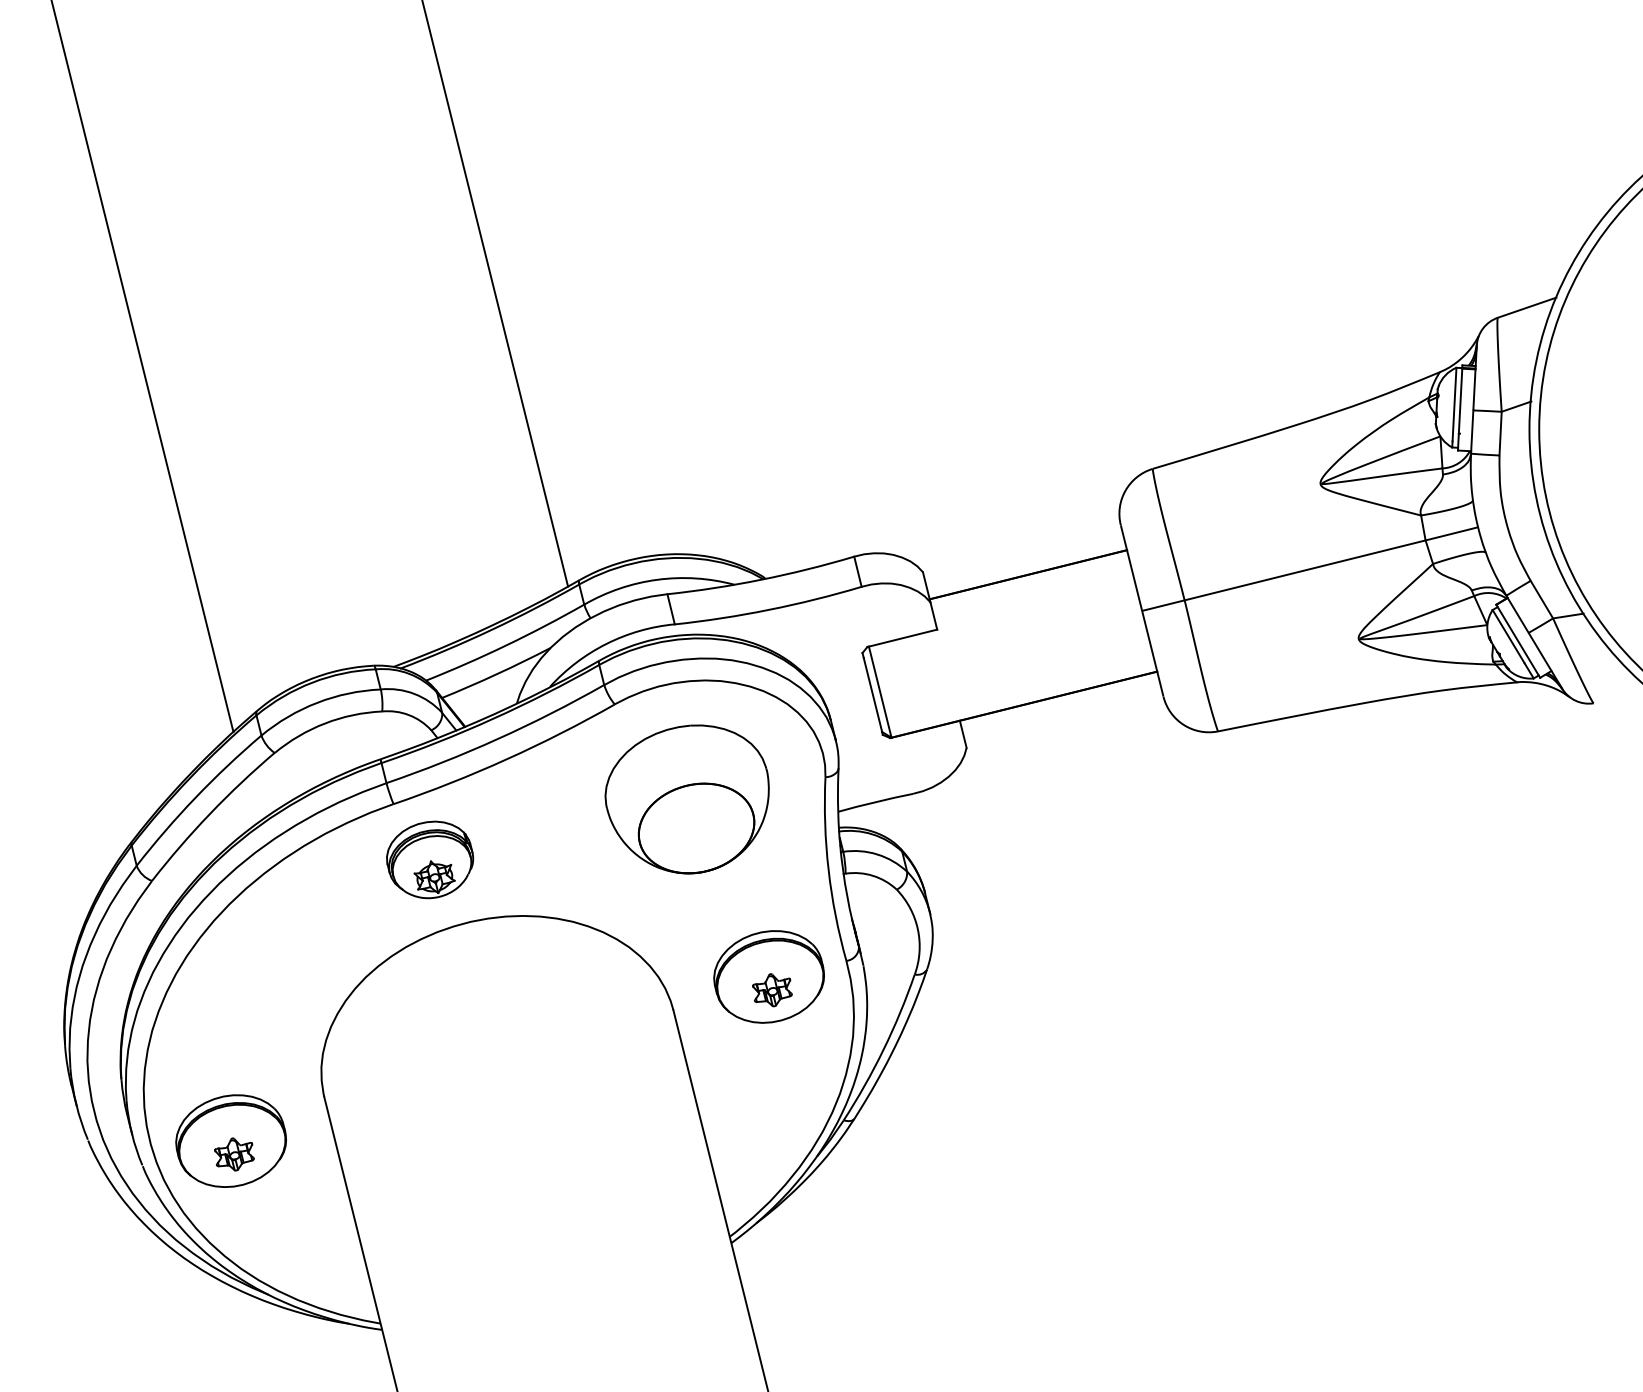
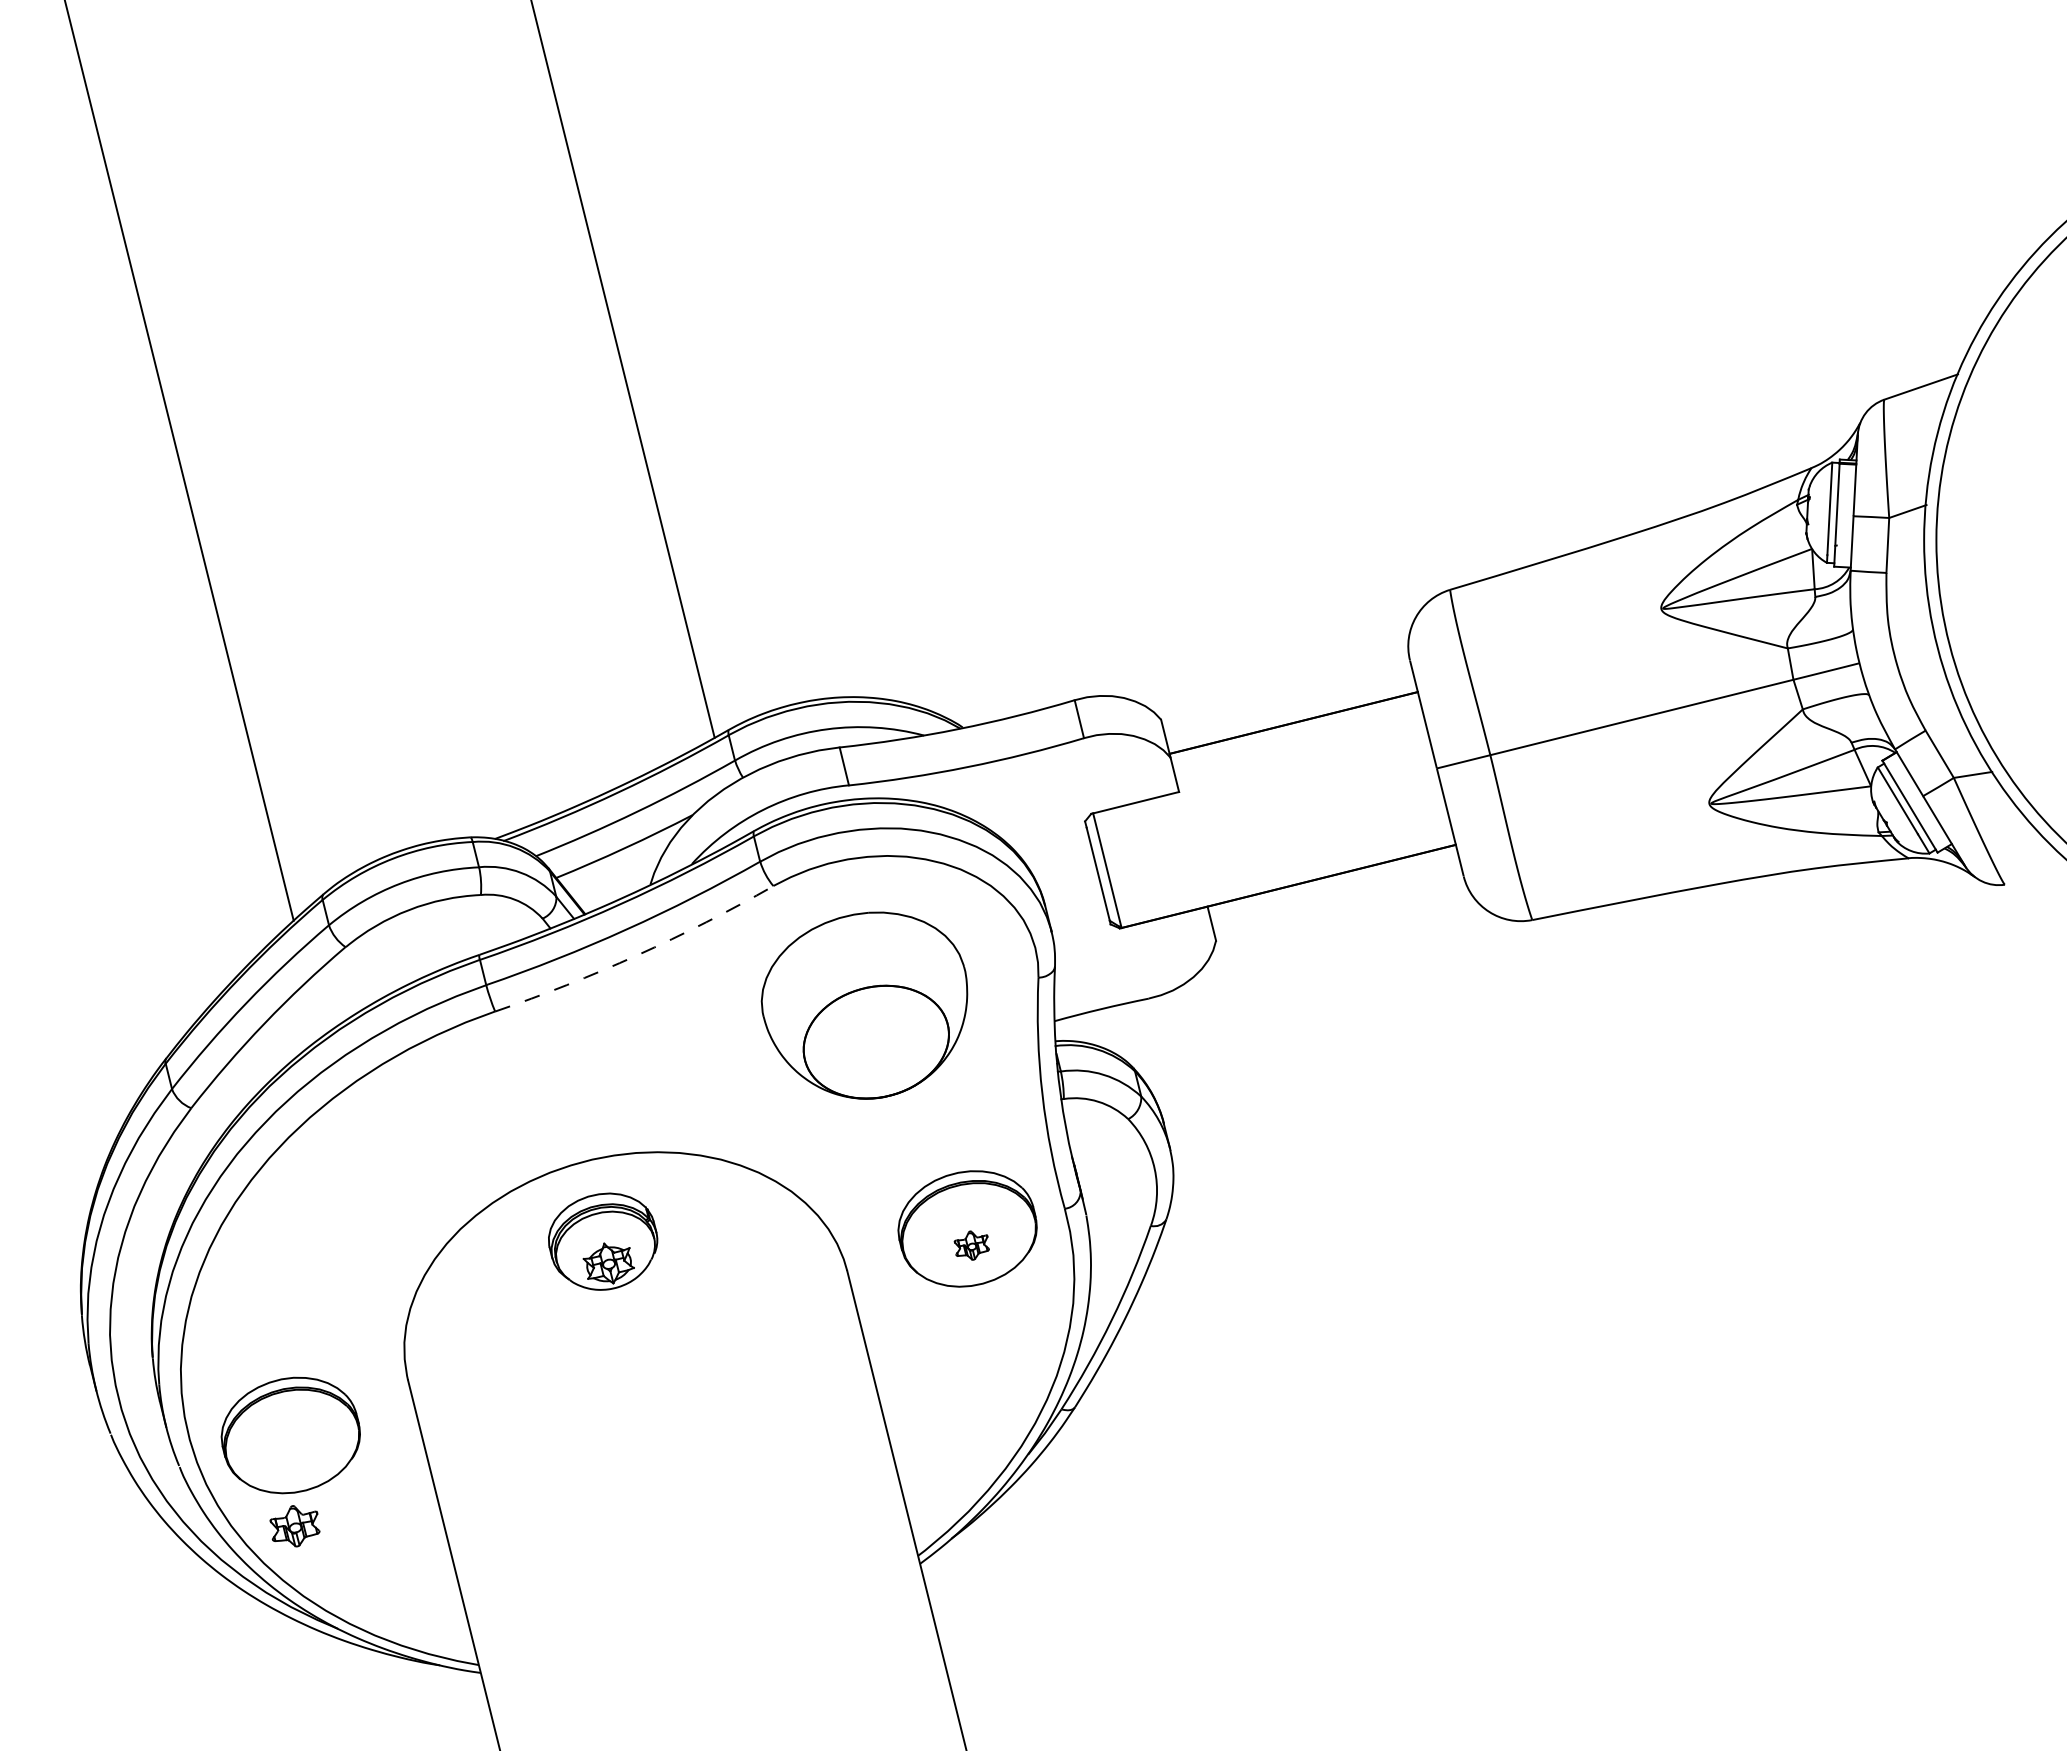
arc: (506, 759) -> (637, 955), solid -> dashed
part: (430, 859) -> (603, 1241), moved
part: (772, 990) -> (971, 1245), size x0.7
part: (234, 1154) -> (294, 1526), moved

